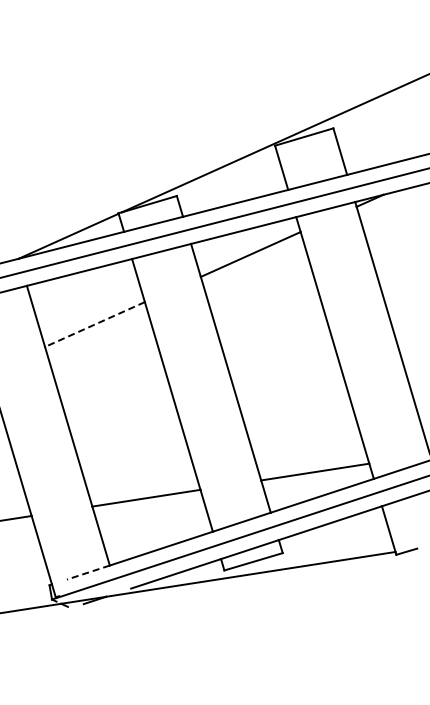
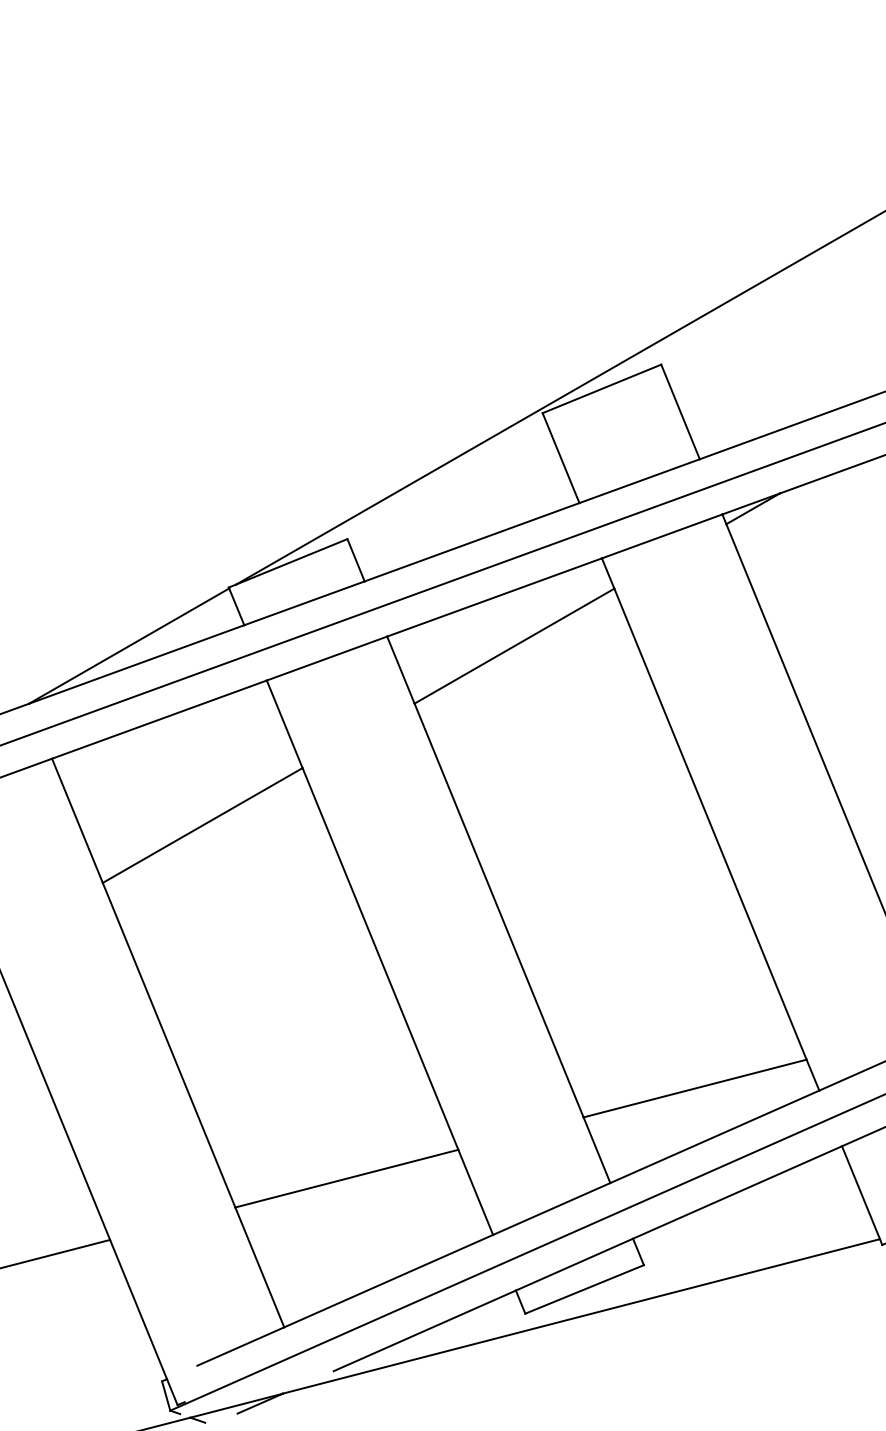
line: (94, 324) -> (201, 825), dashed -> solid
line: (88, 572) -> (240, 1346), dashed -> solid

